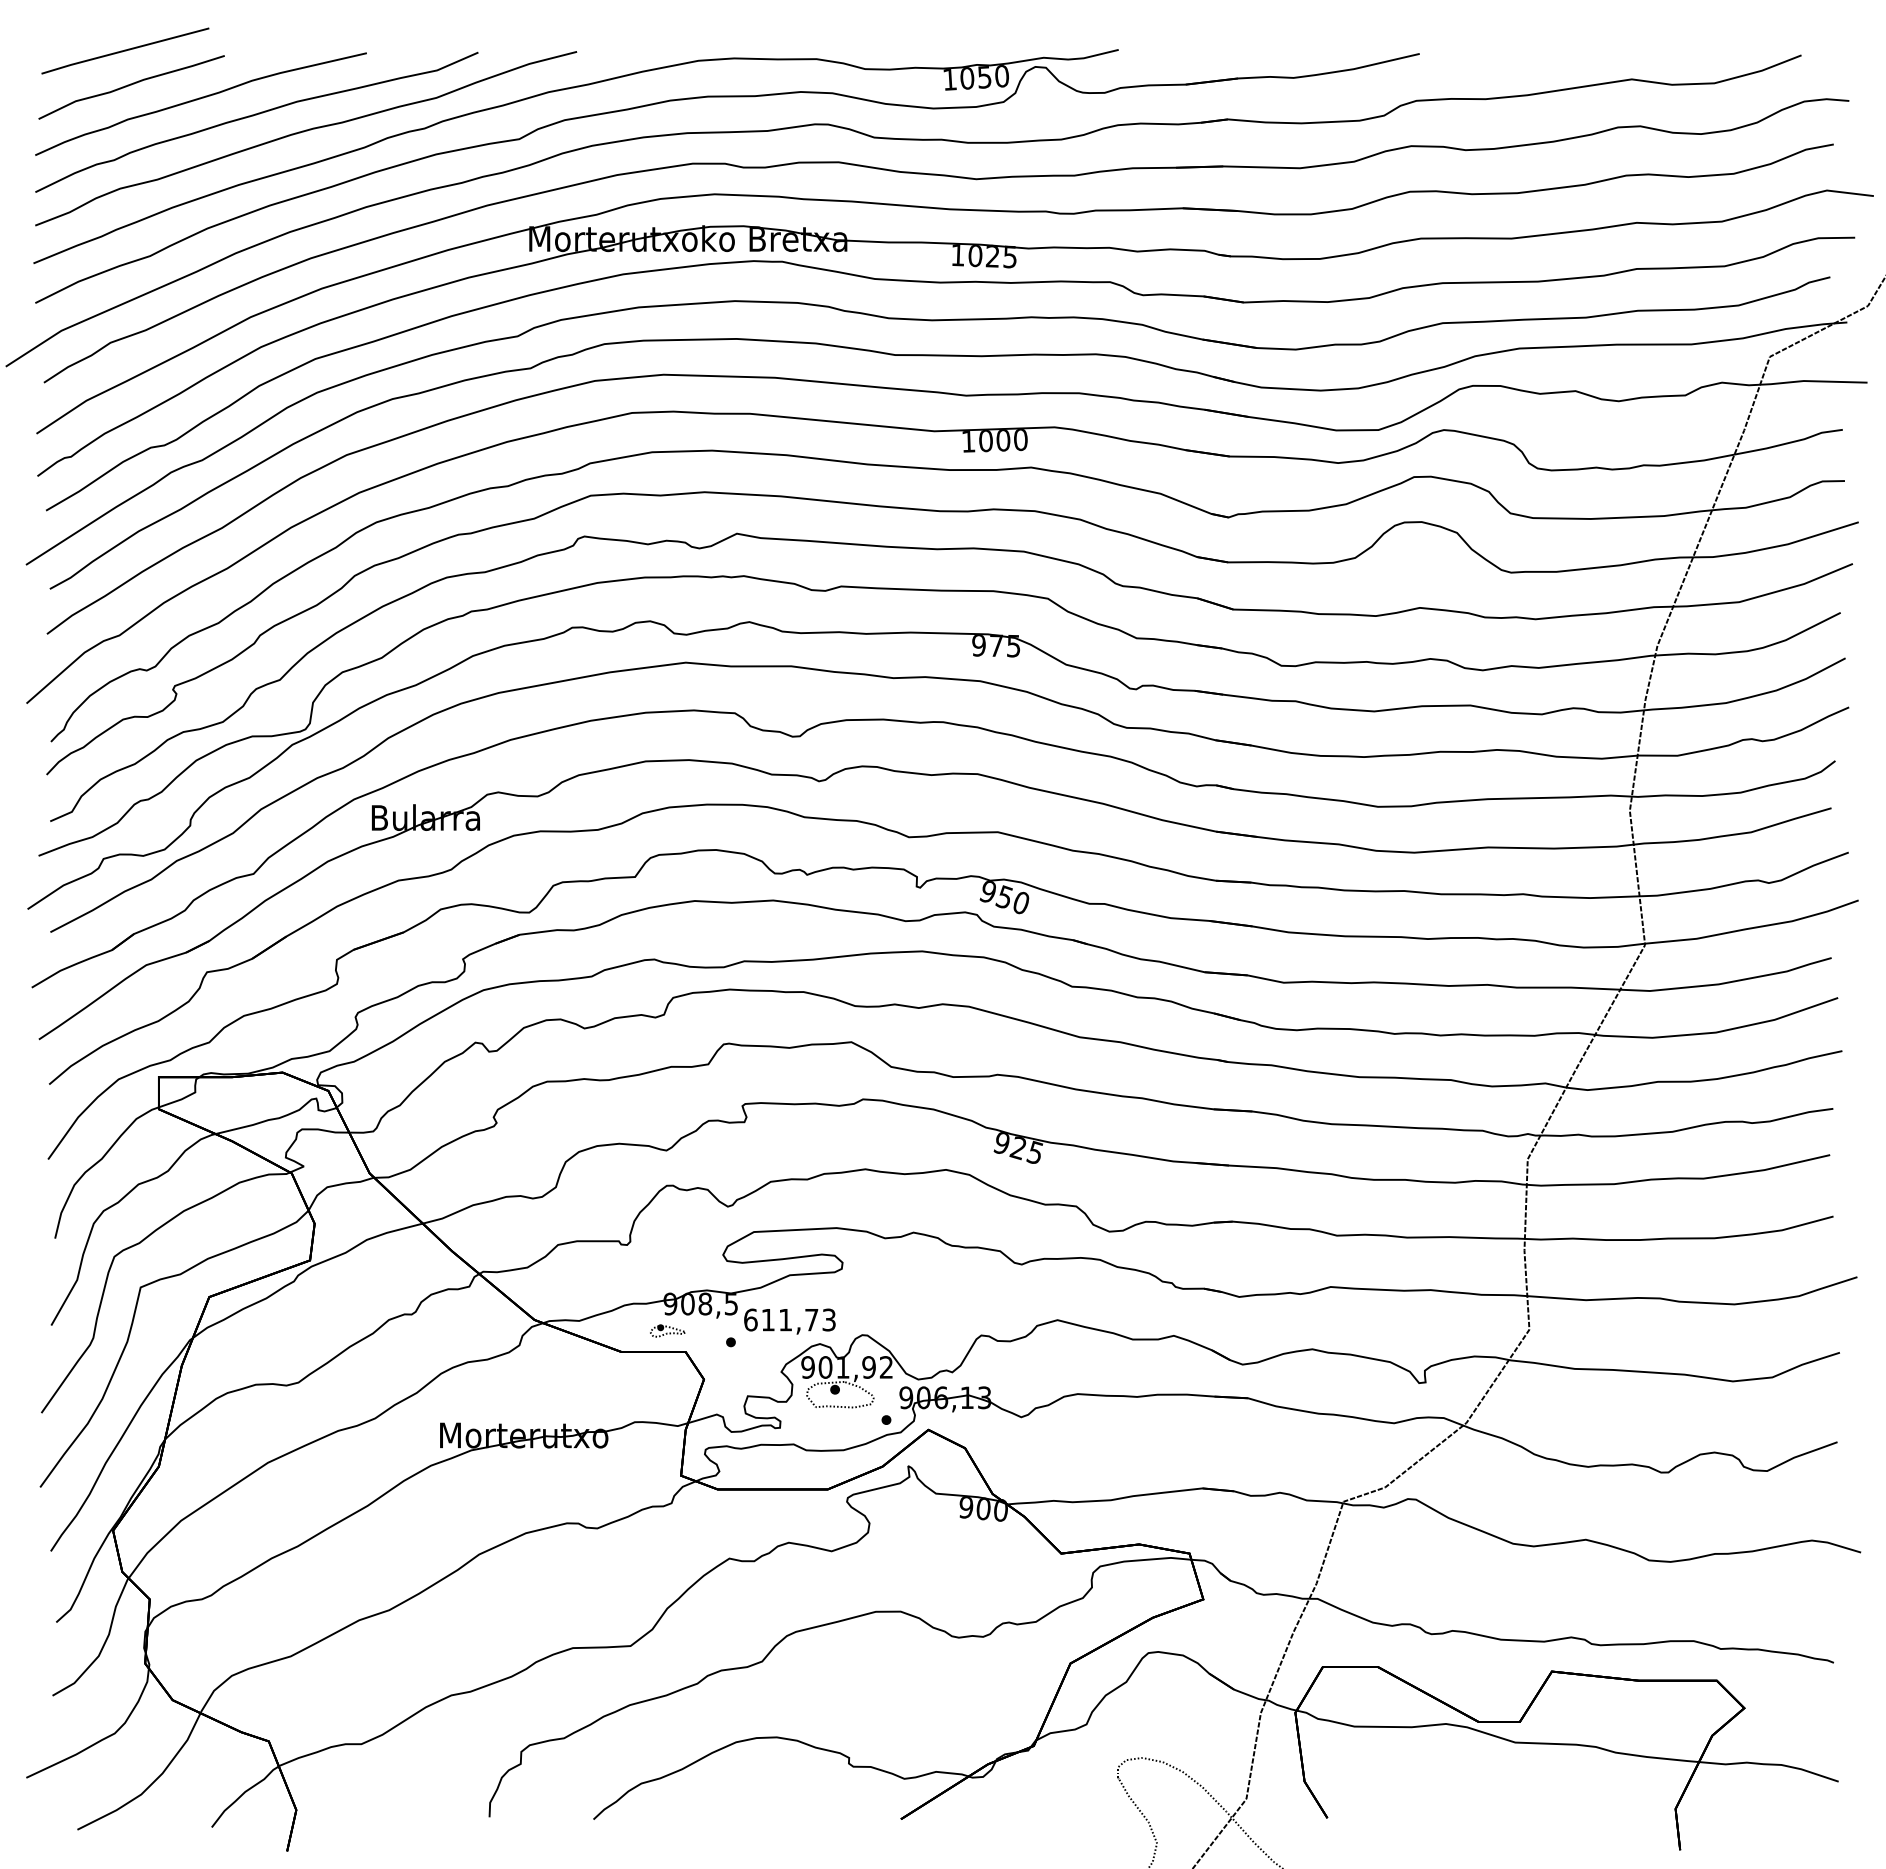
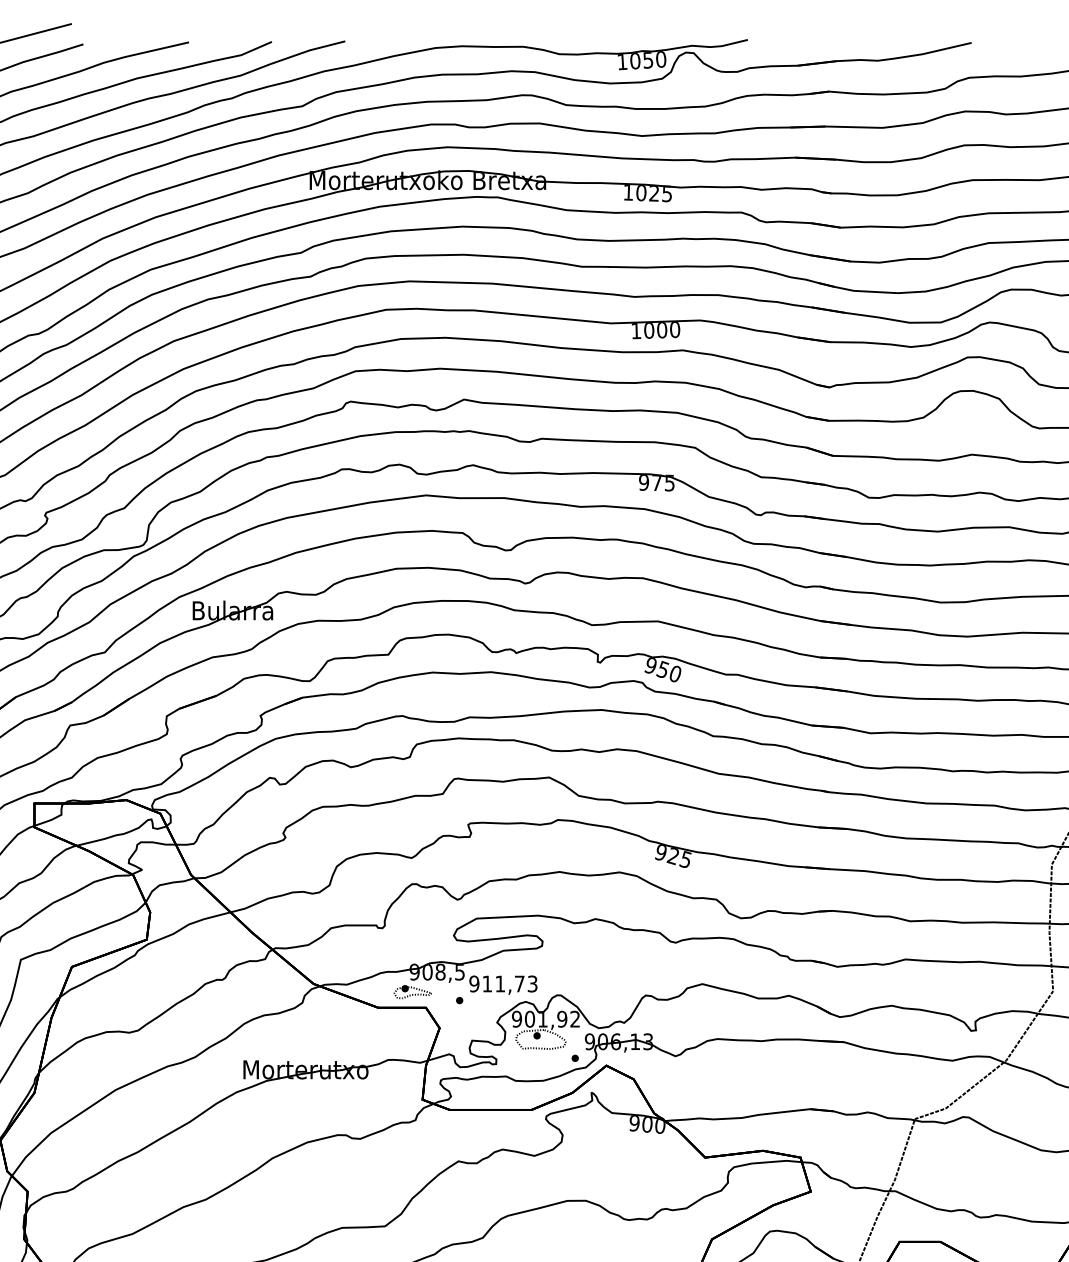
text: (750, 1319) -> (474, 983), 611,73 -> 911,73
part: (667, 1330) -> (412, 991), size x1.43

